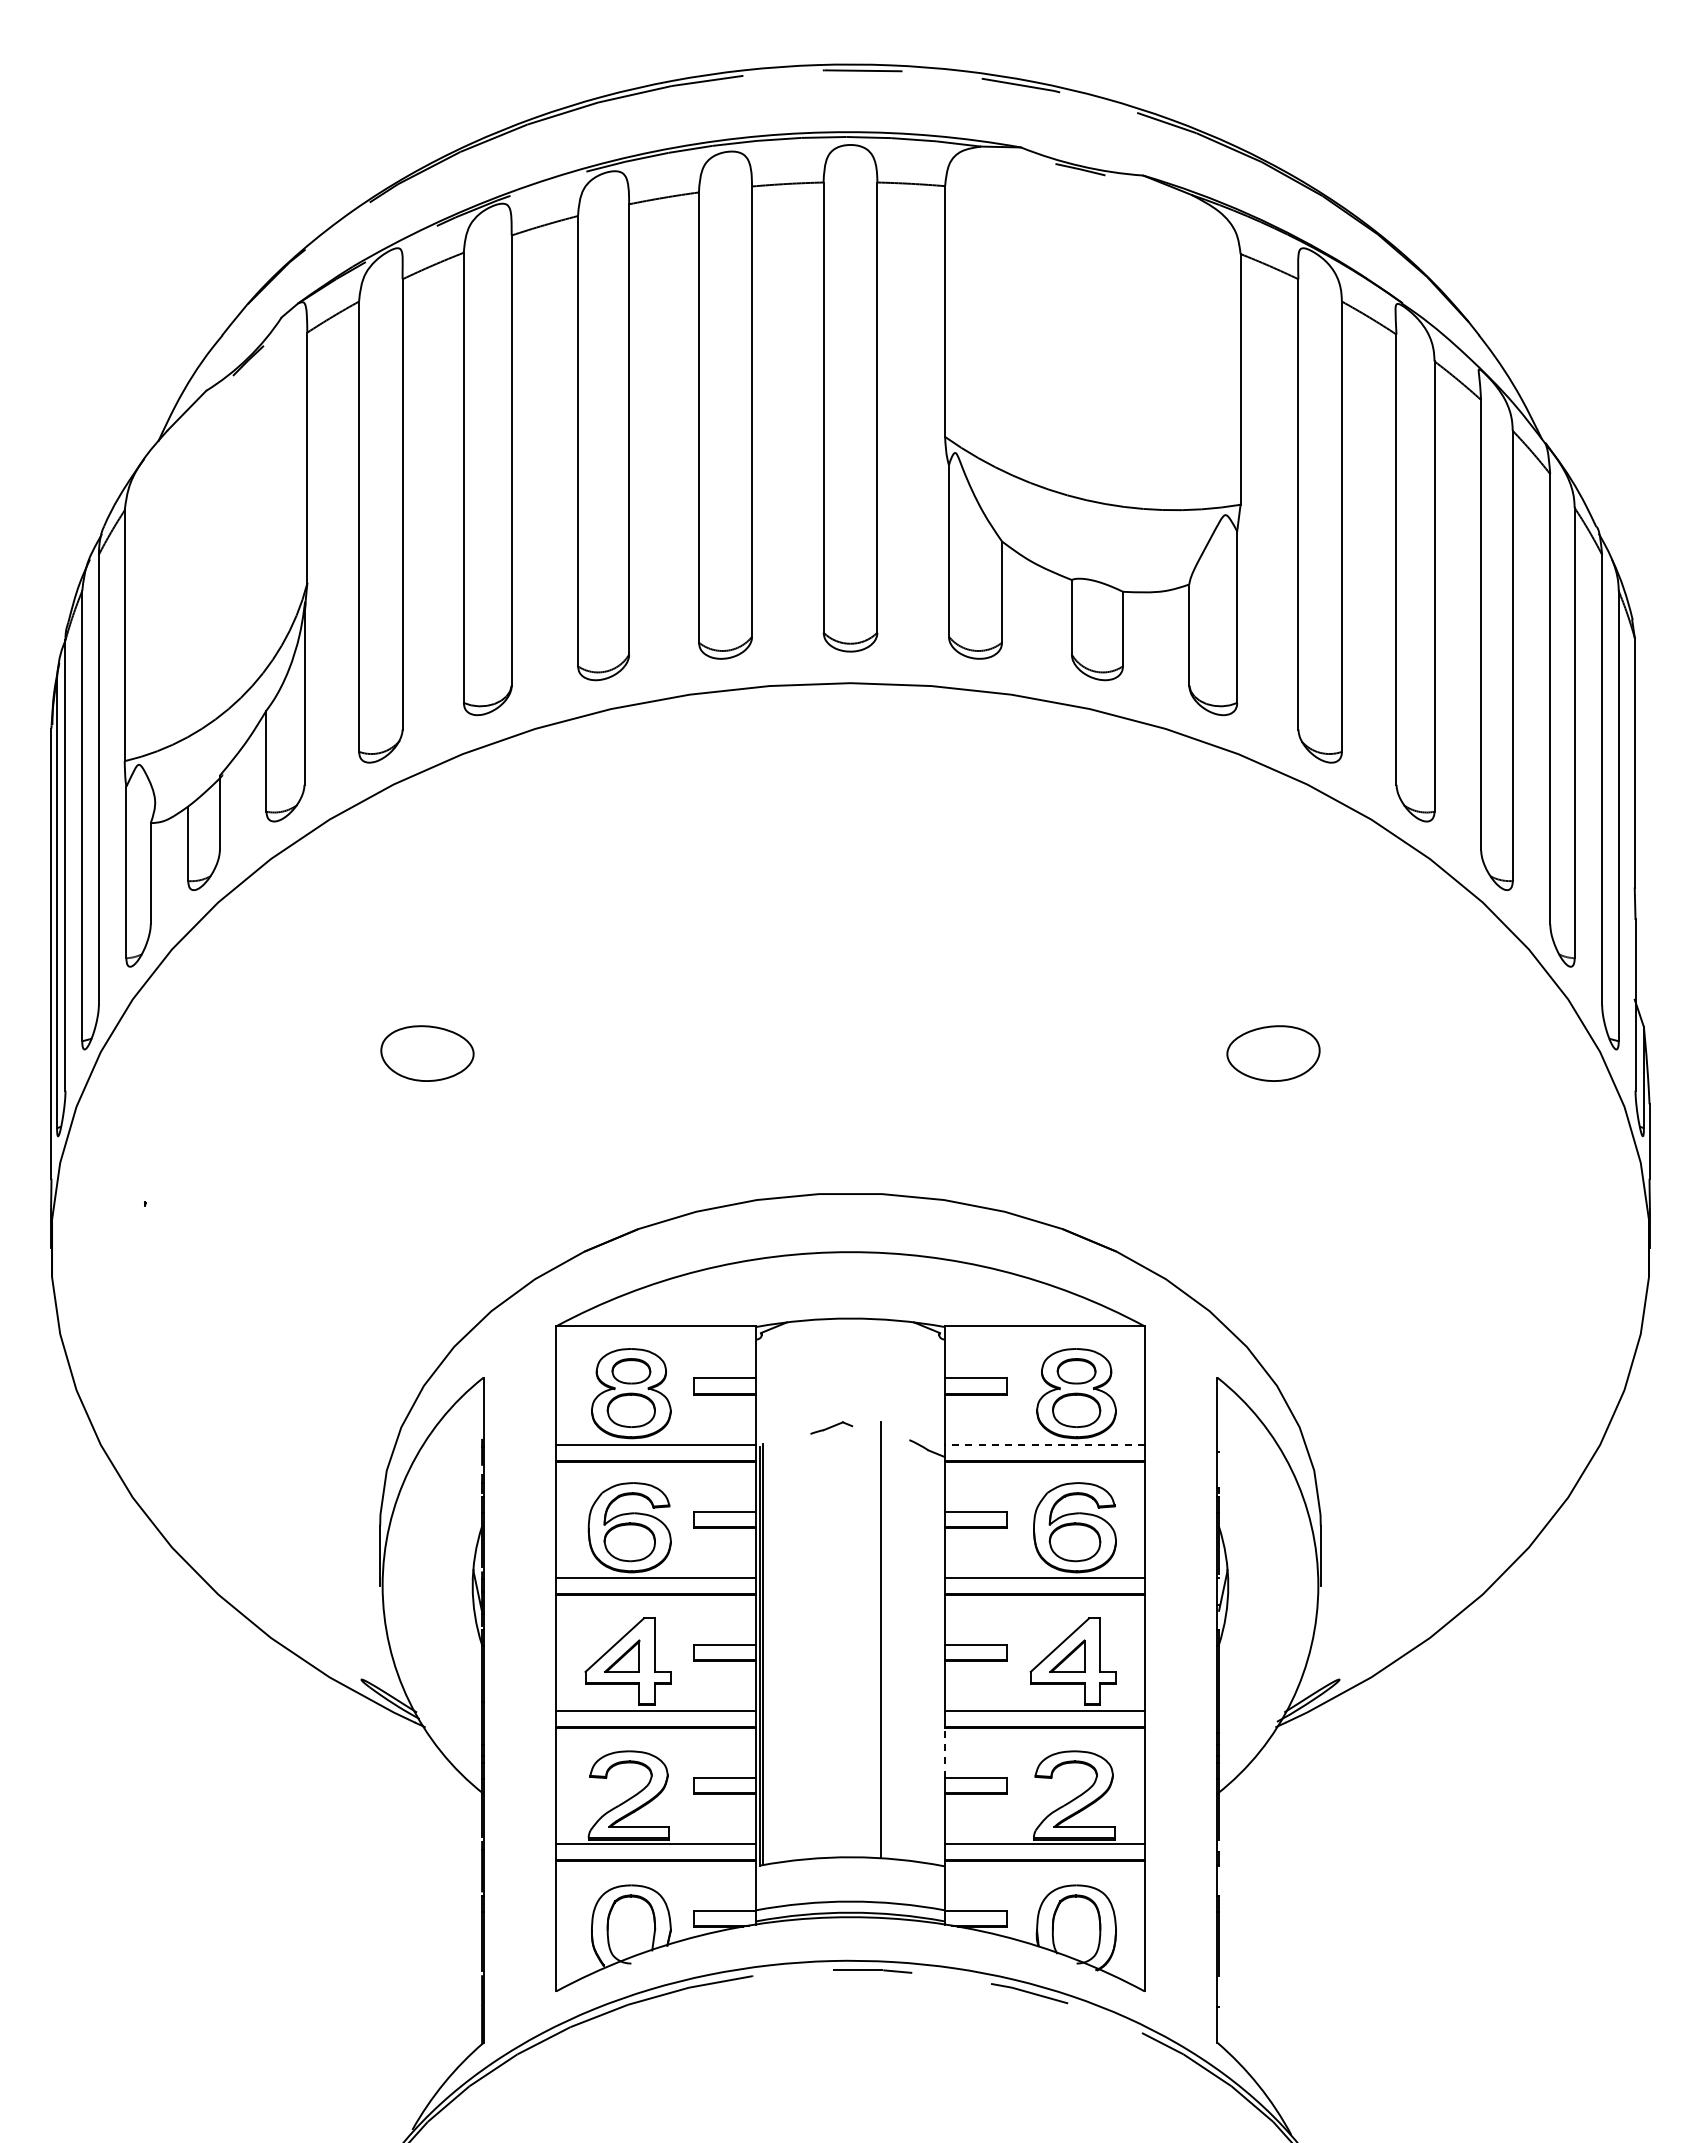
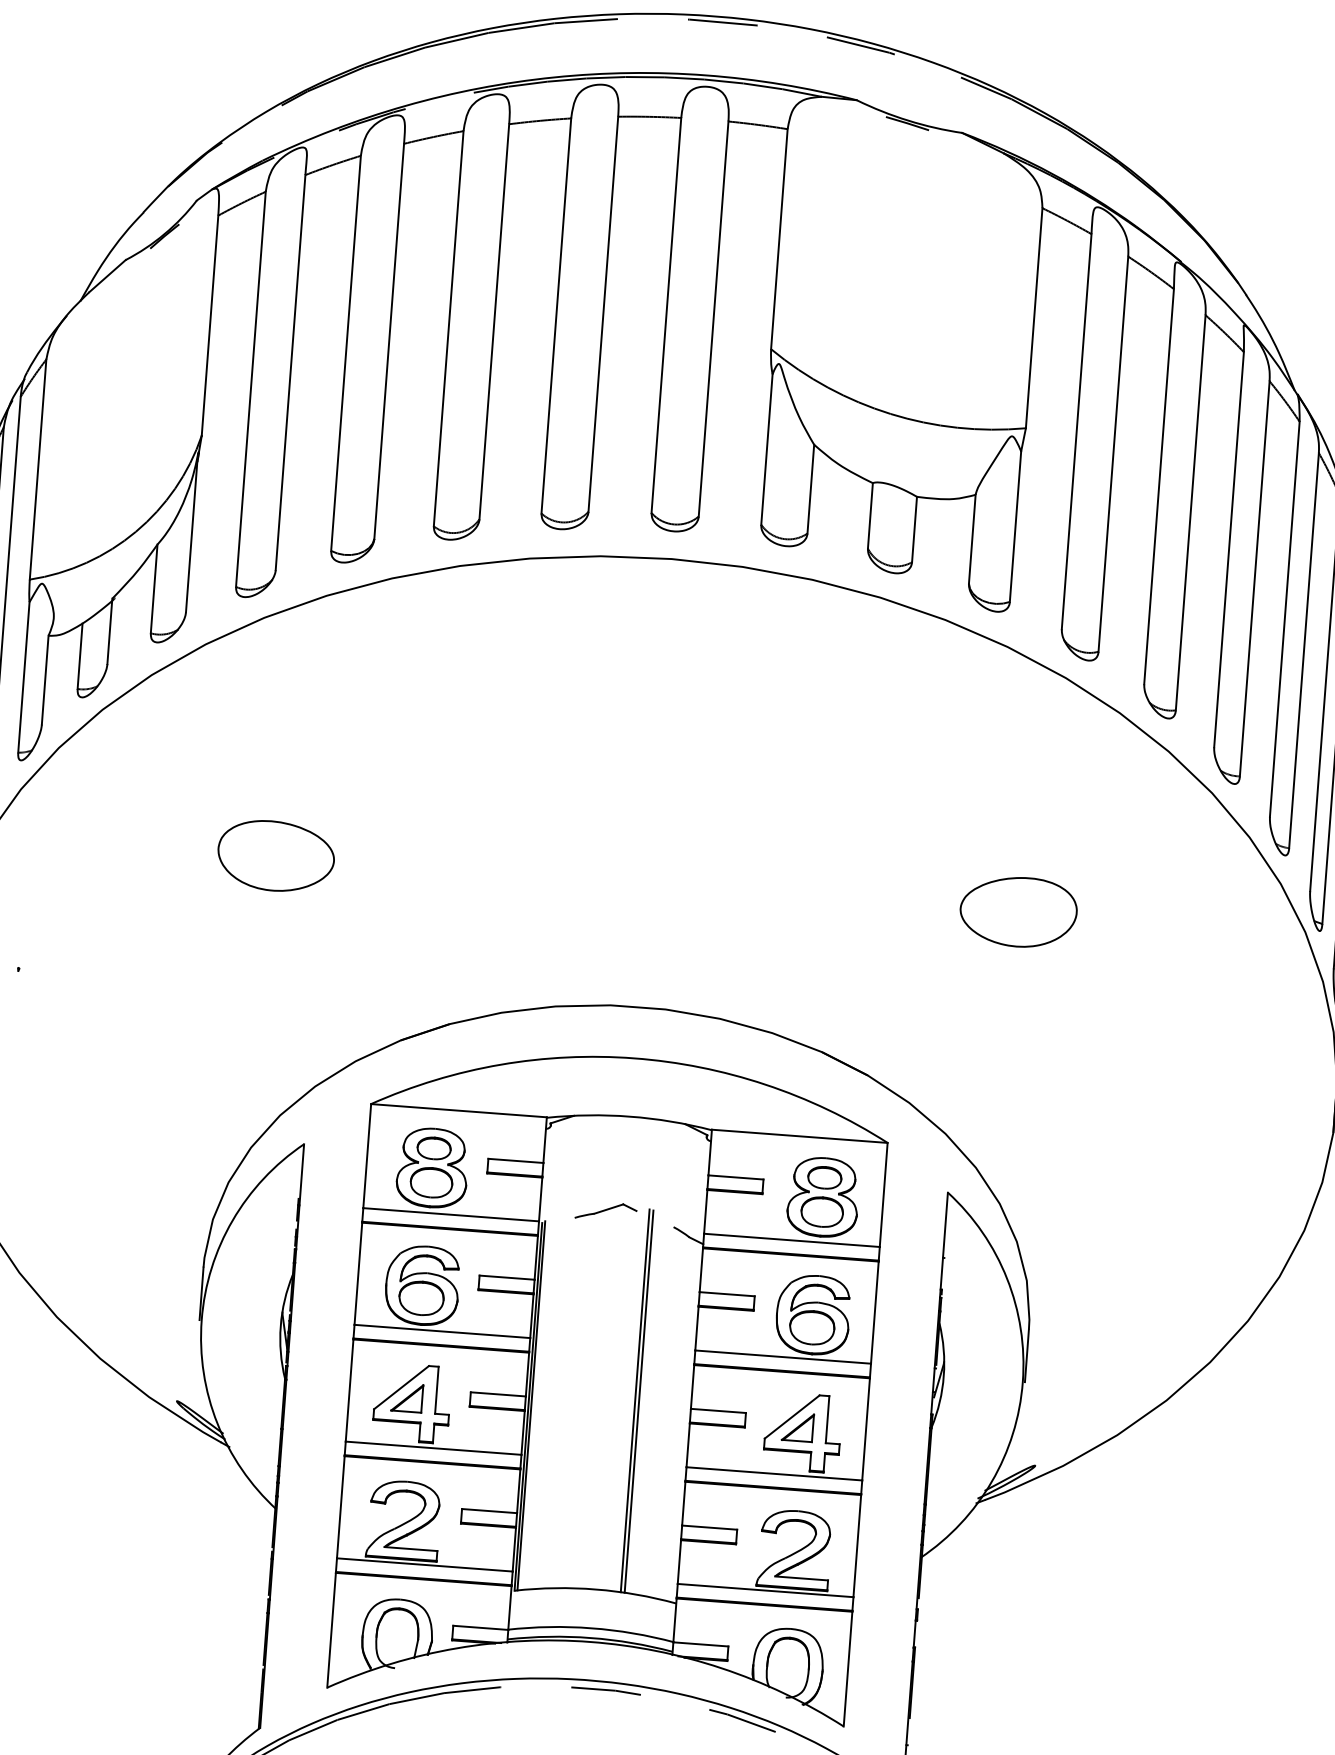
part: (427, 1053) -> (276, 856), size x1.43
part: (1273, 1053) -> (1018, 911), size x1.43
part: (831, 1427) -> (606, 1210), size x1.67
line: (1044, 1444) -> (791, 1239), dashed -> solid
line: (885, 1640) -> (639, 1401), added
line: (944, 1752) -> (683, 1503), dashed -> solid

